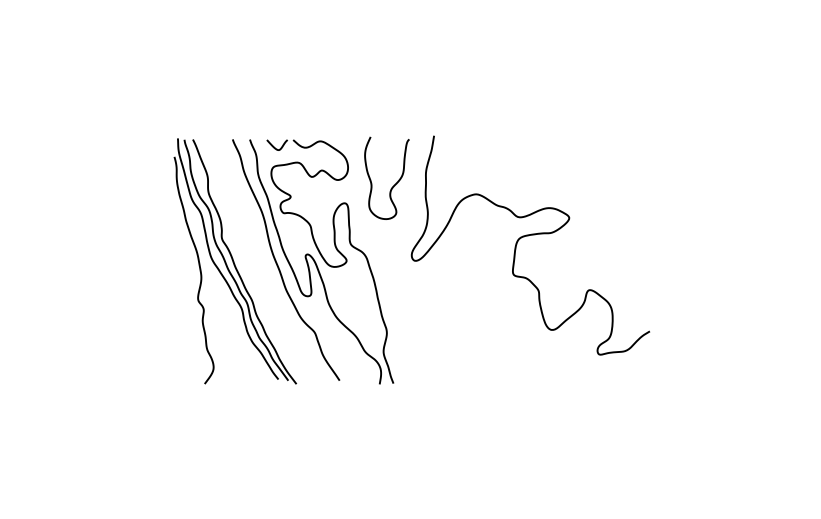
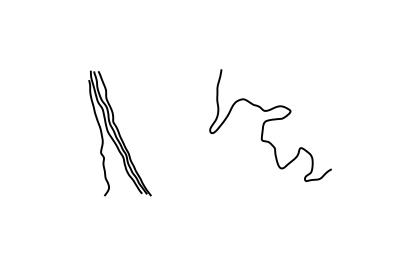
part: (320, 259) -> (163, 132), removed

